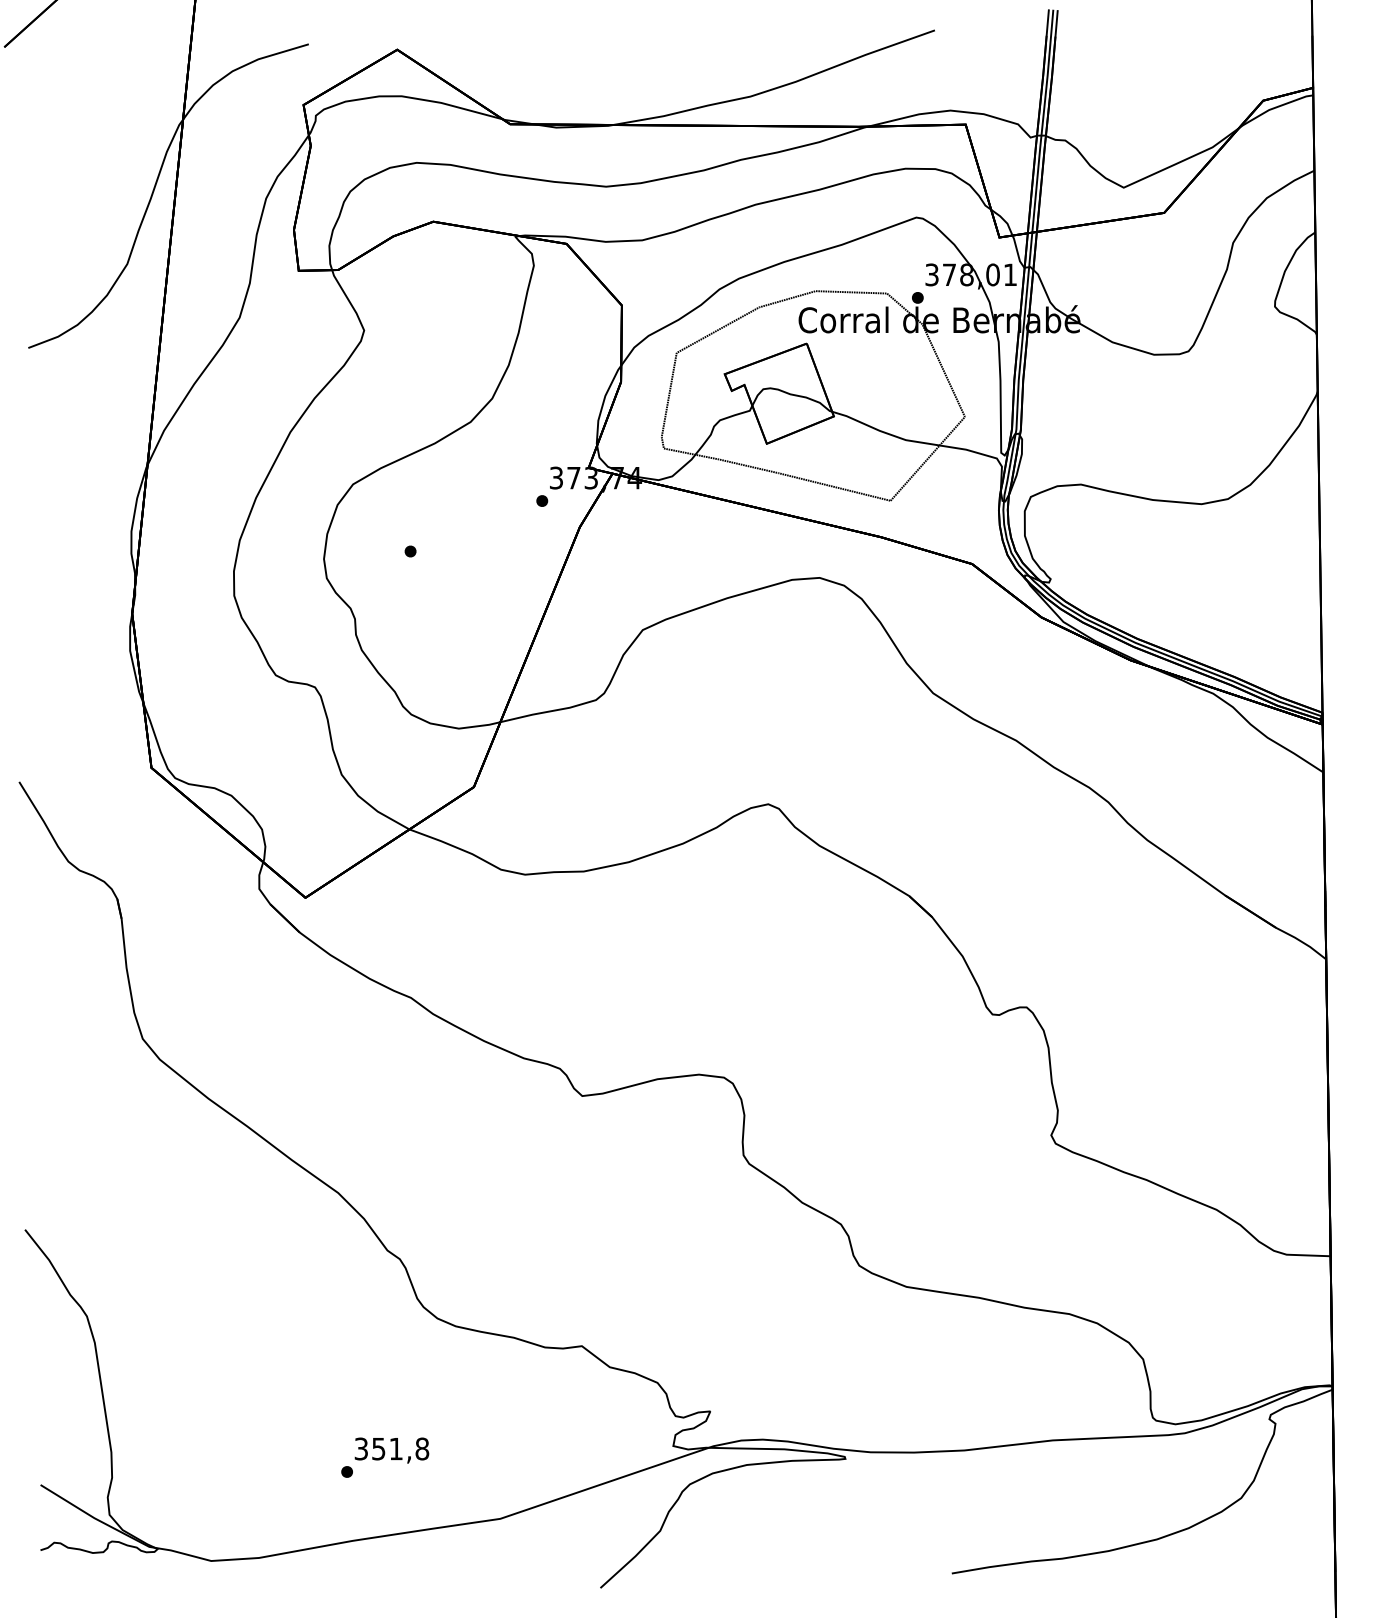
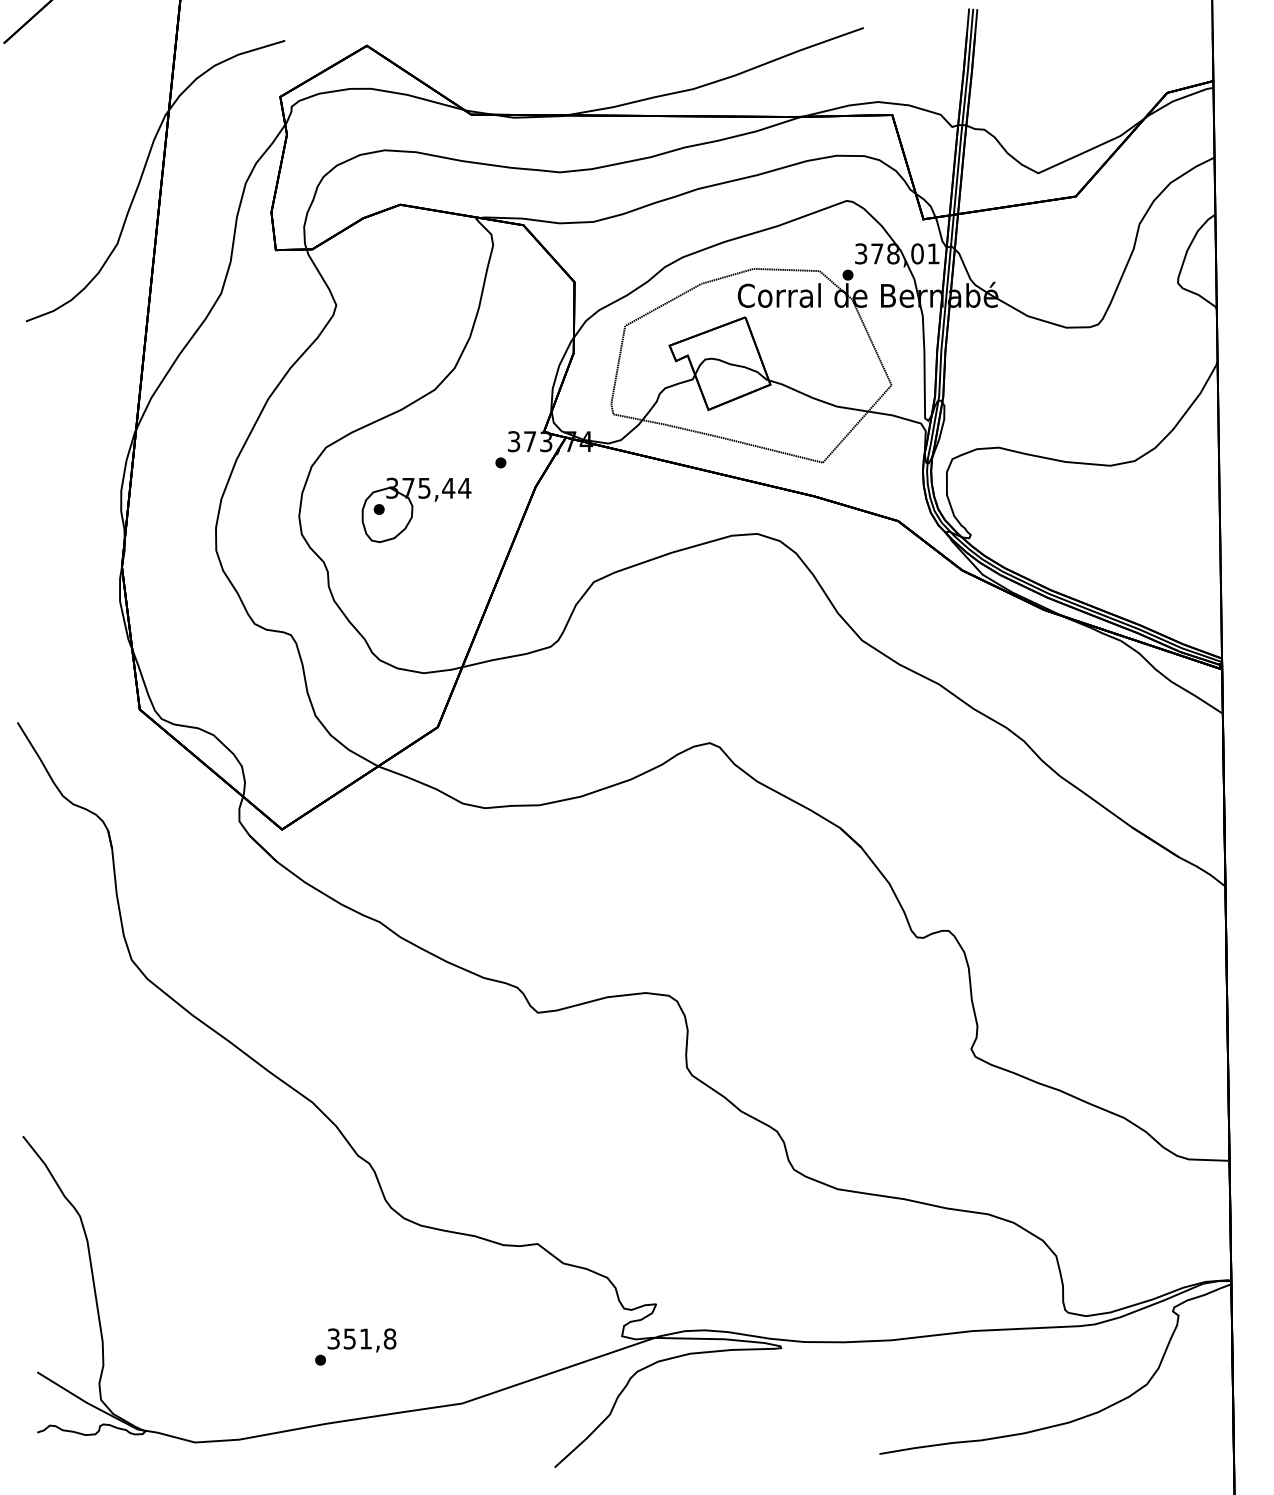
part: (450, 552) -> (416, 510), added

